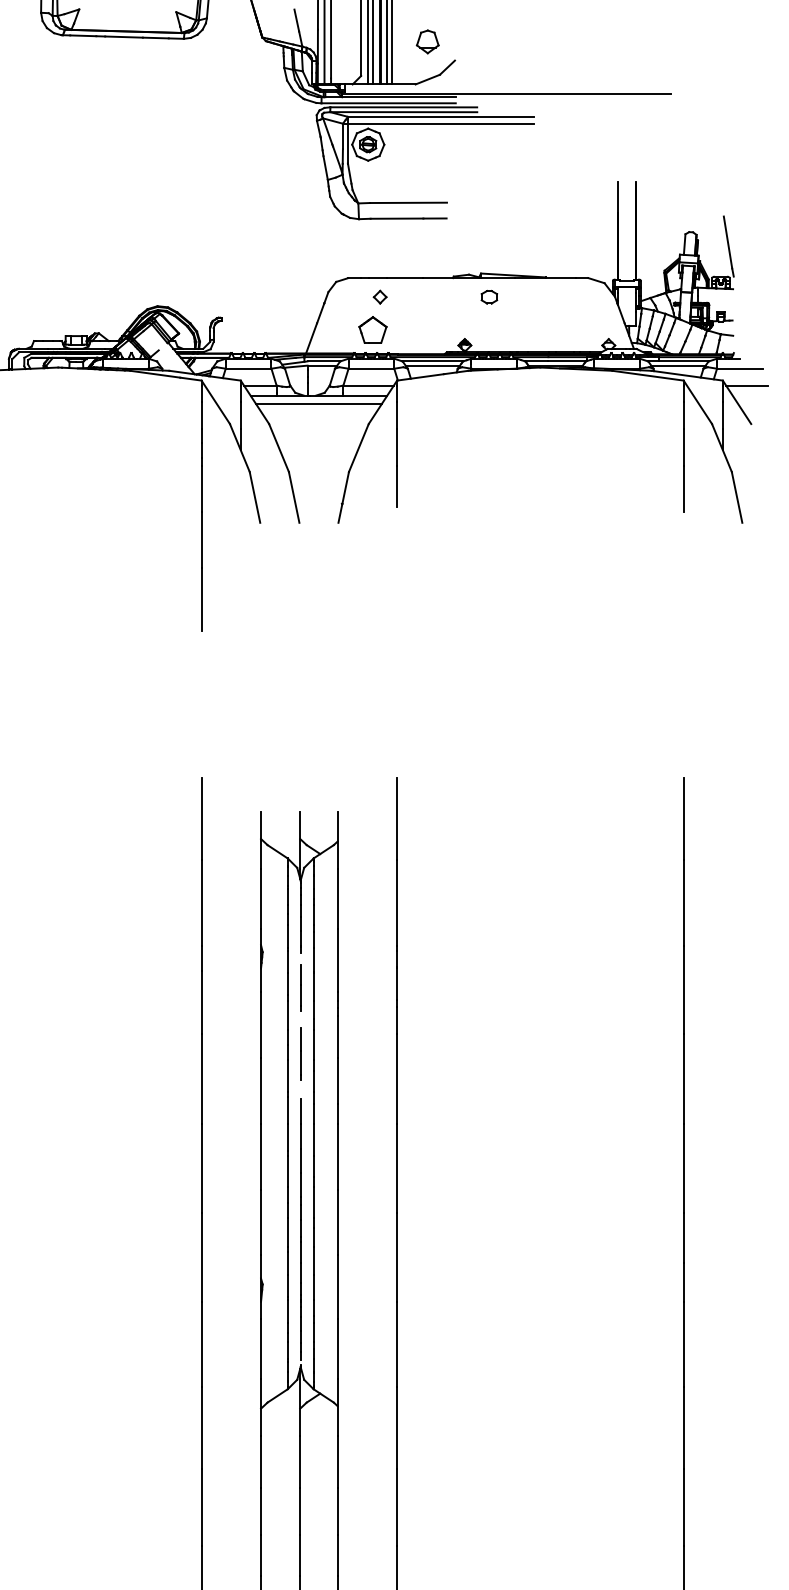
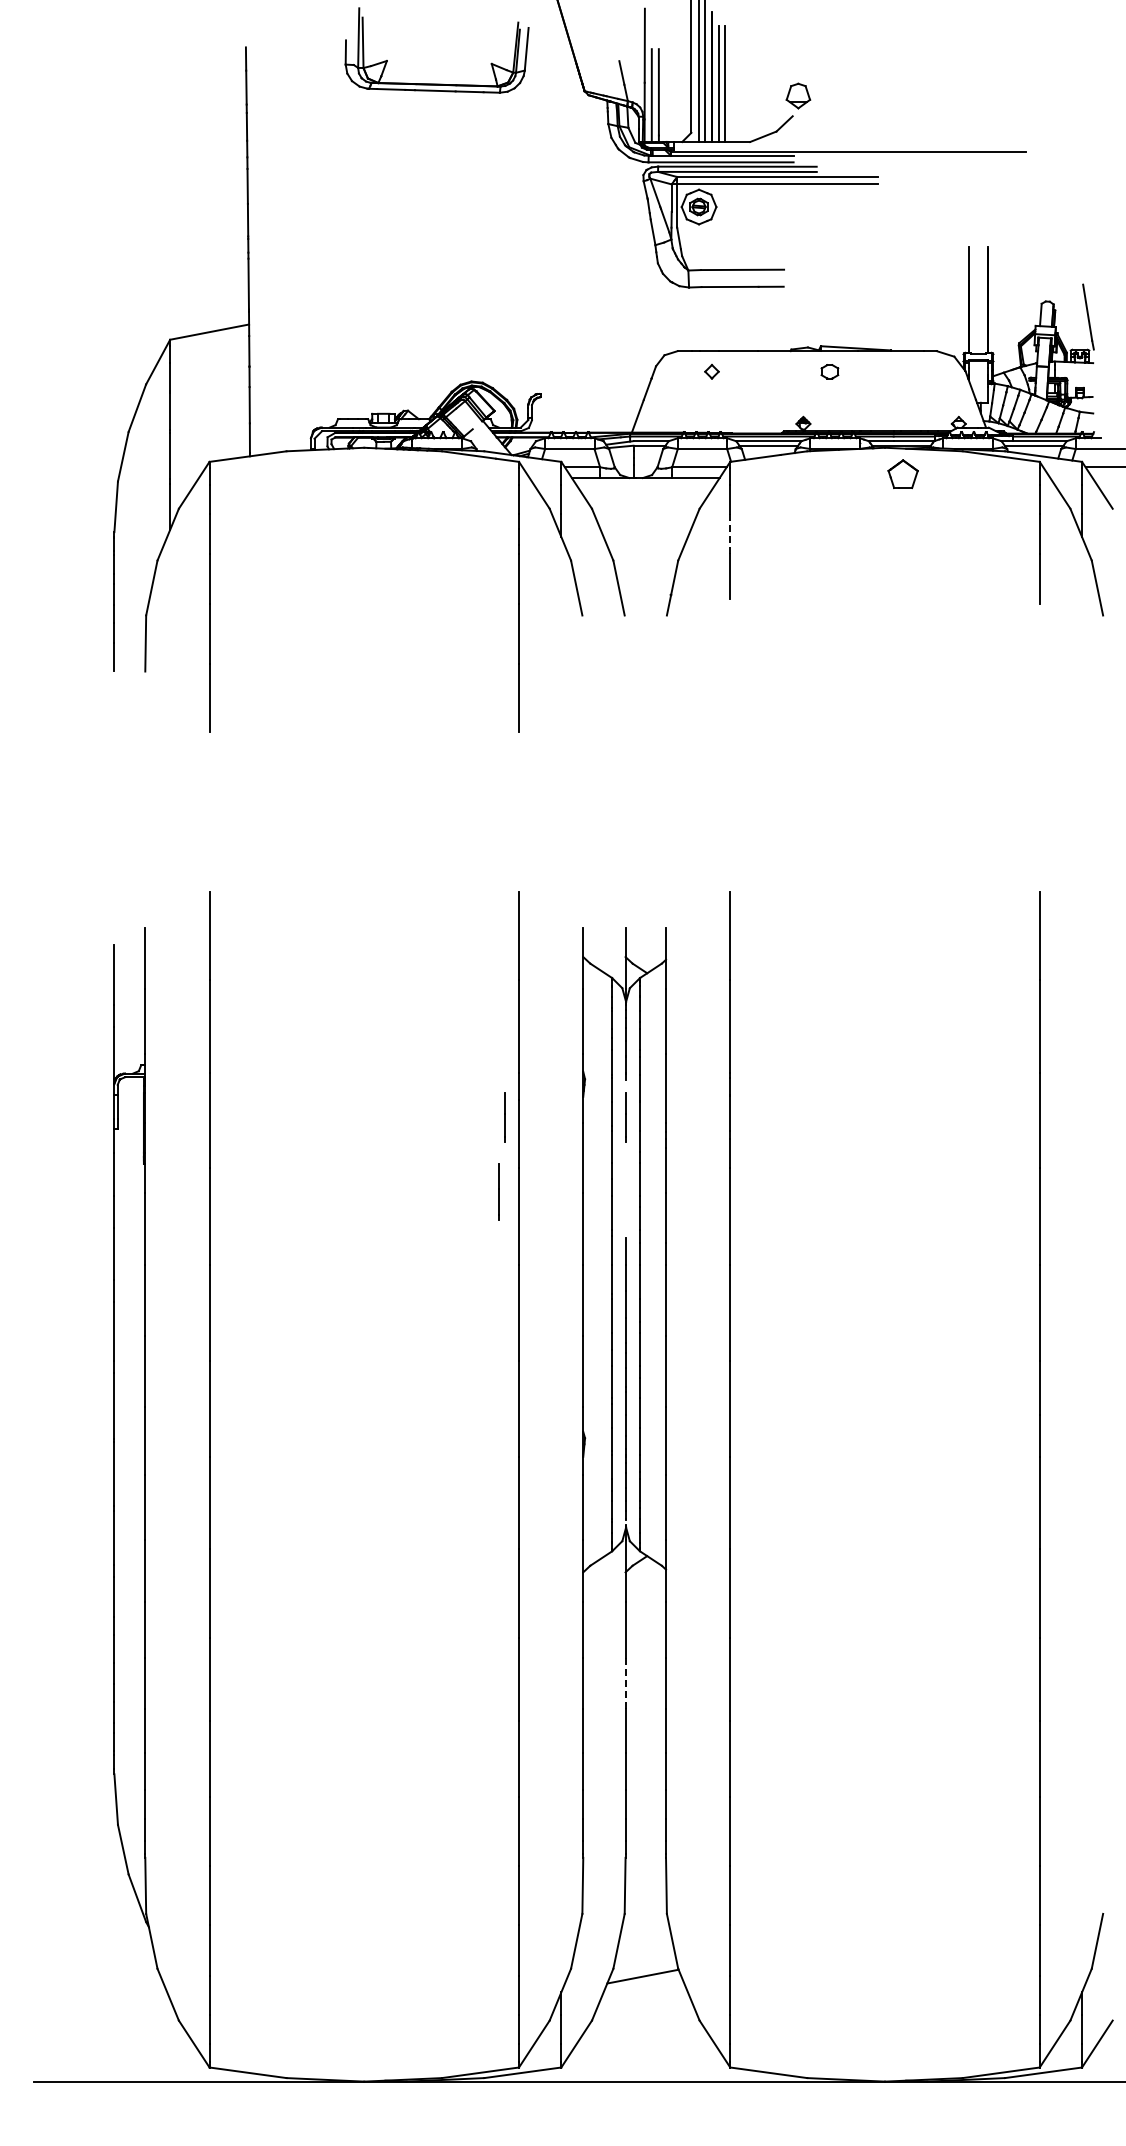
part: (427, 41) -> (798, 95), moved
part: (372, 330) -> (902, 474), moved
line: (318, 404) -> (645, 487), removed
line: (397, 446) -> (730, 533), solid -> dashed
line: (188, 987) -> (504, 1117), added
line: (300, 1053) -> (498, 1191), moved
line: (300, 1511) -> (625, 1683), solid -> dashed

